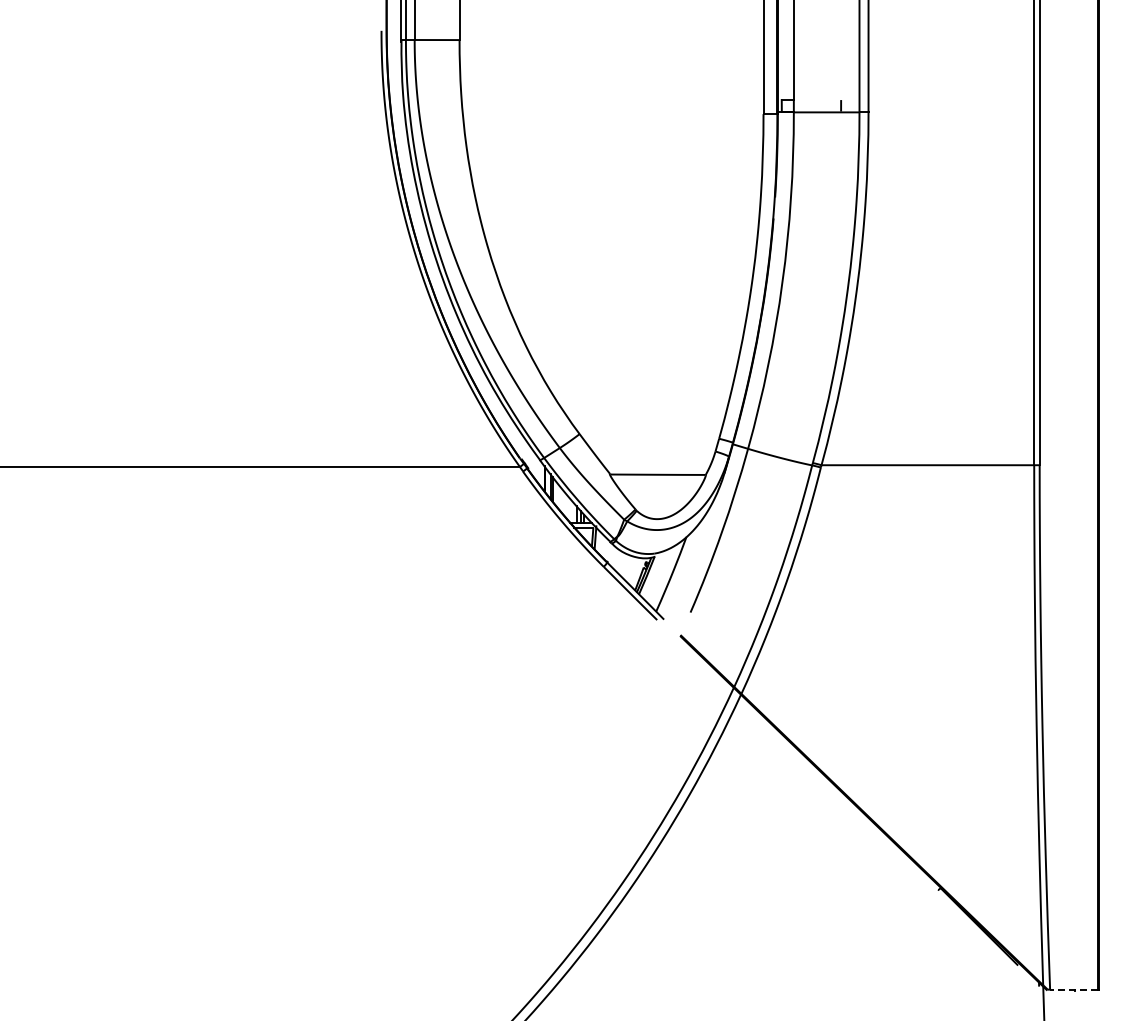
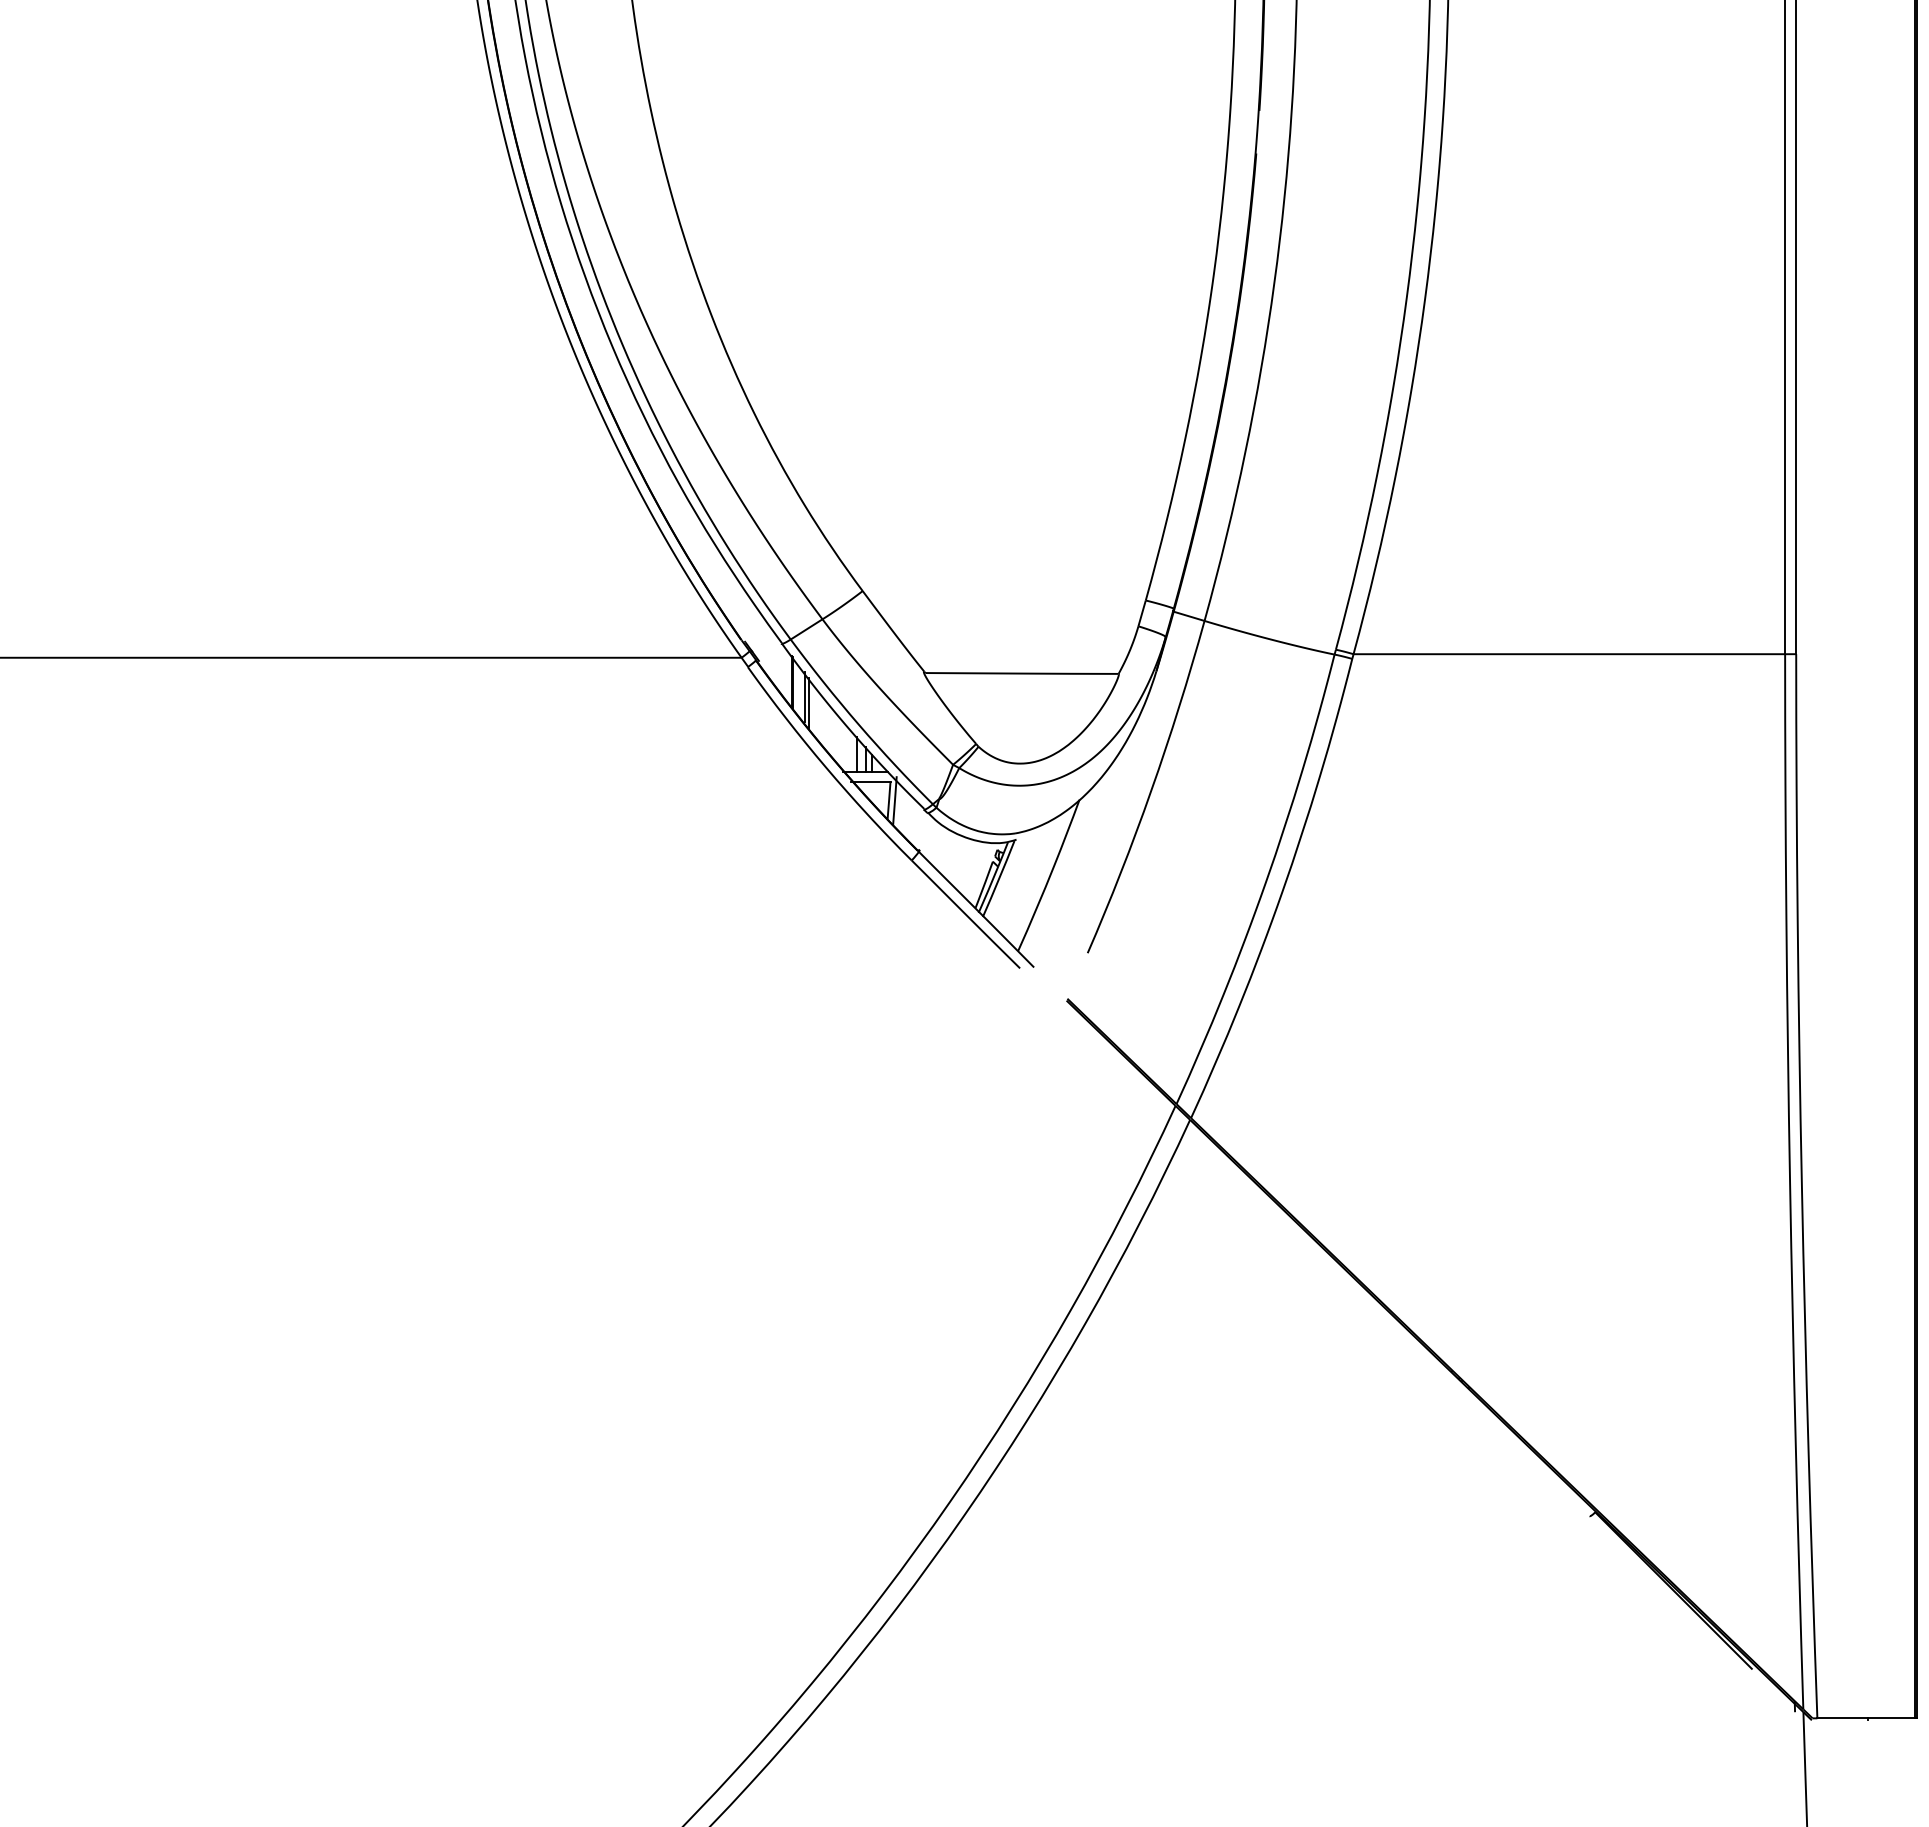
line: (1073, 989) -> (1864, 1718), dashed -> solid

